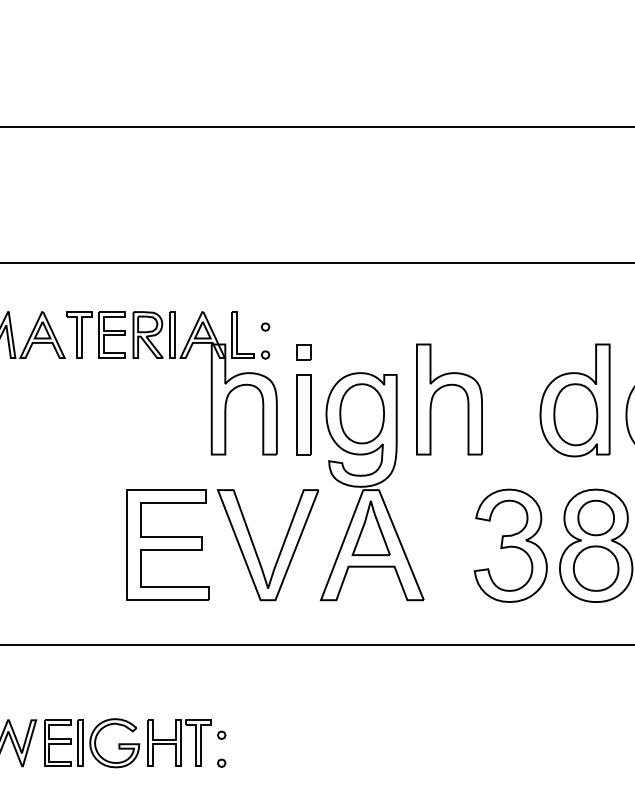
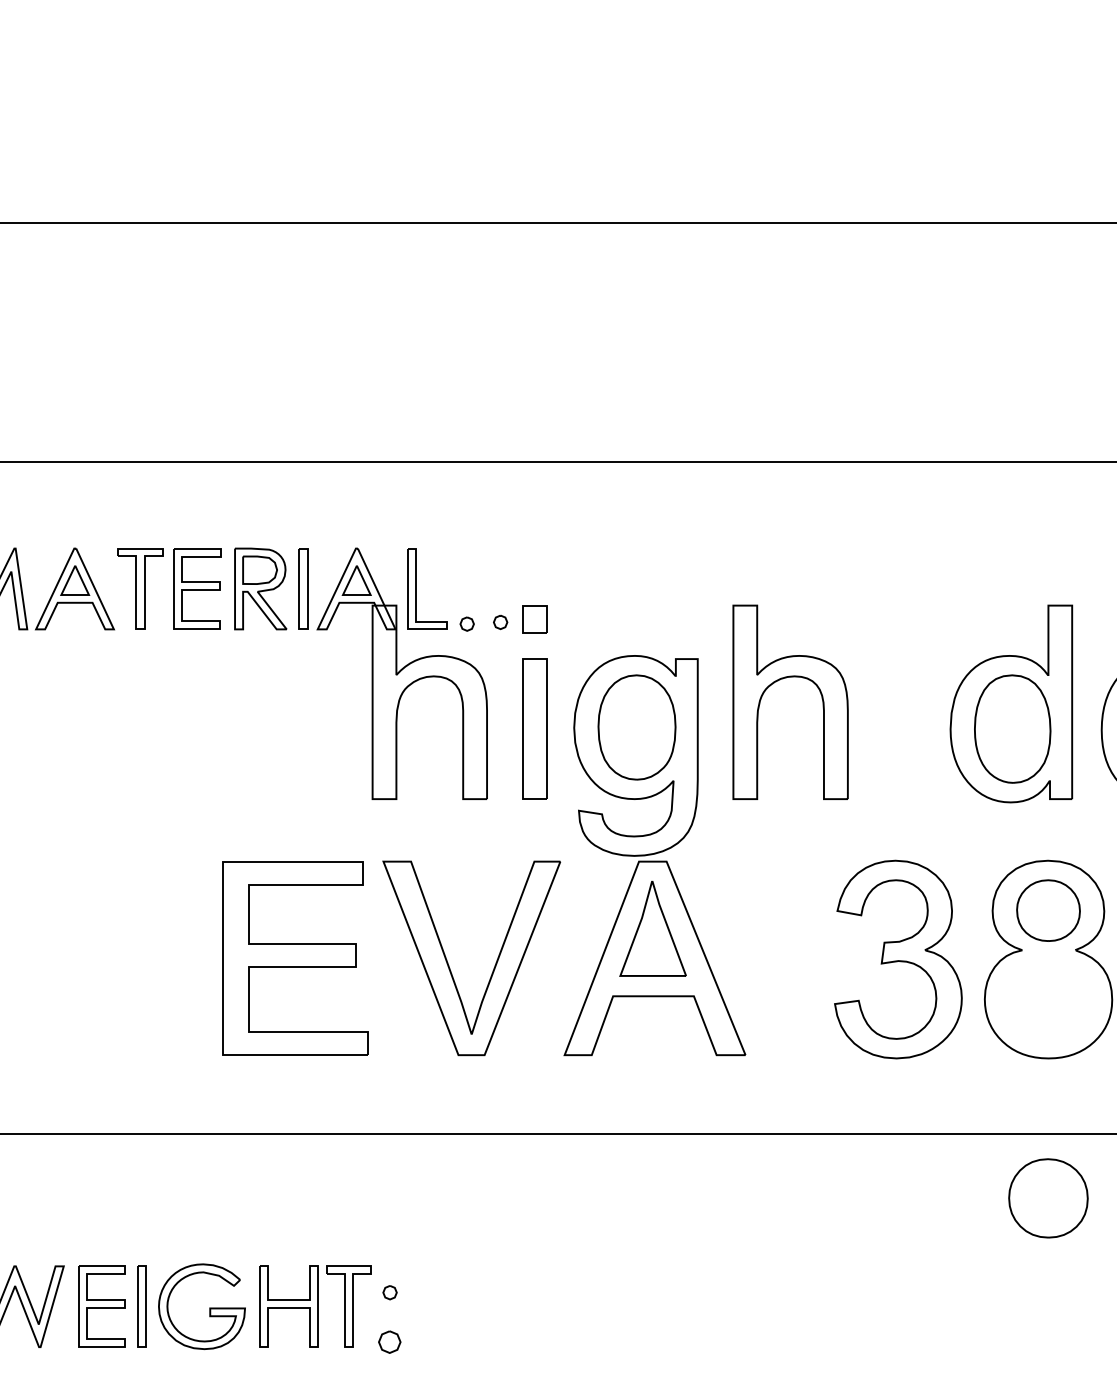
part: (265, 326) -> (500, 621), moved
part: (595, 568) -> (1047, 1198), moved
part: (221, 762) -> (389, 1340), size x1.6

